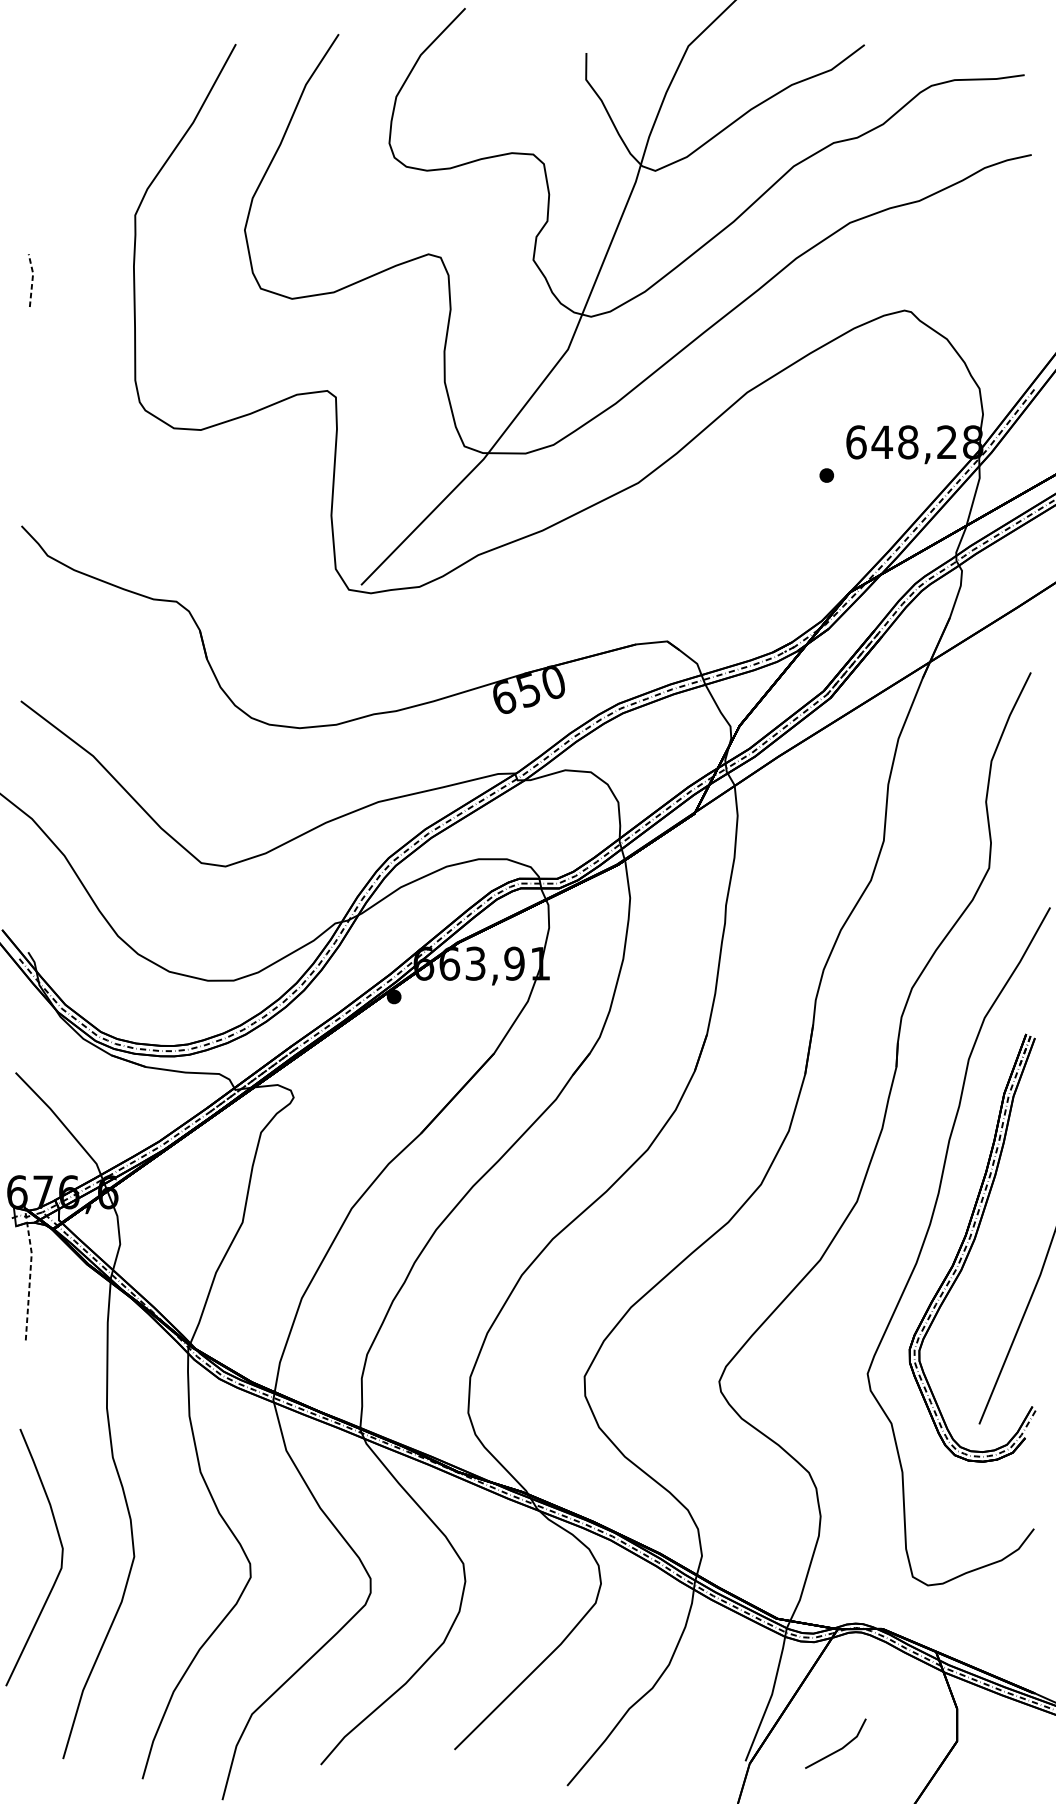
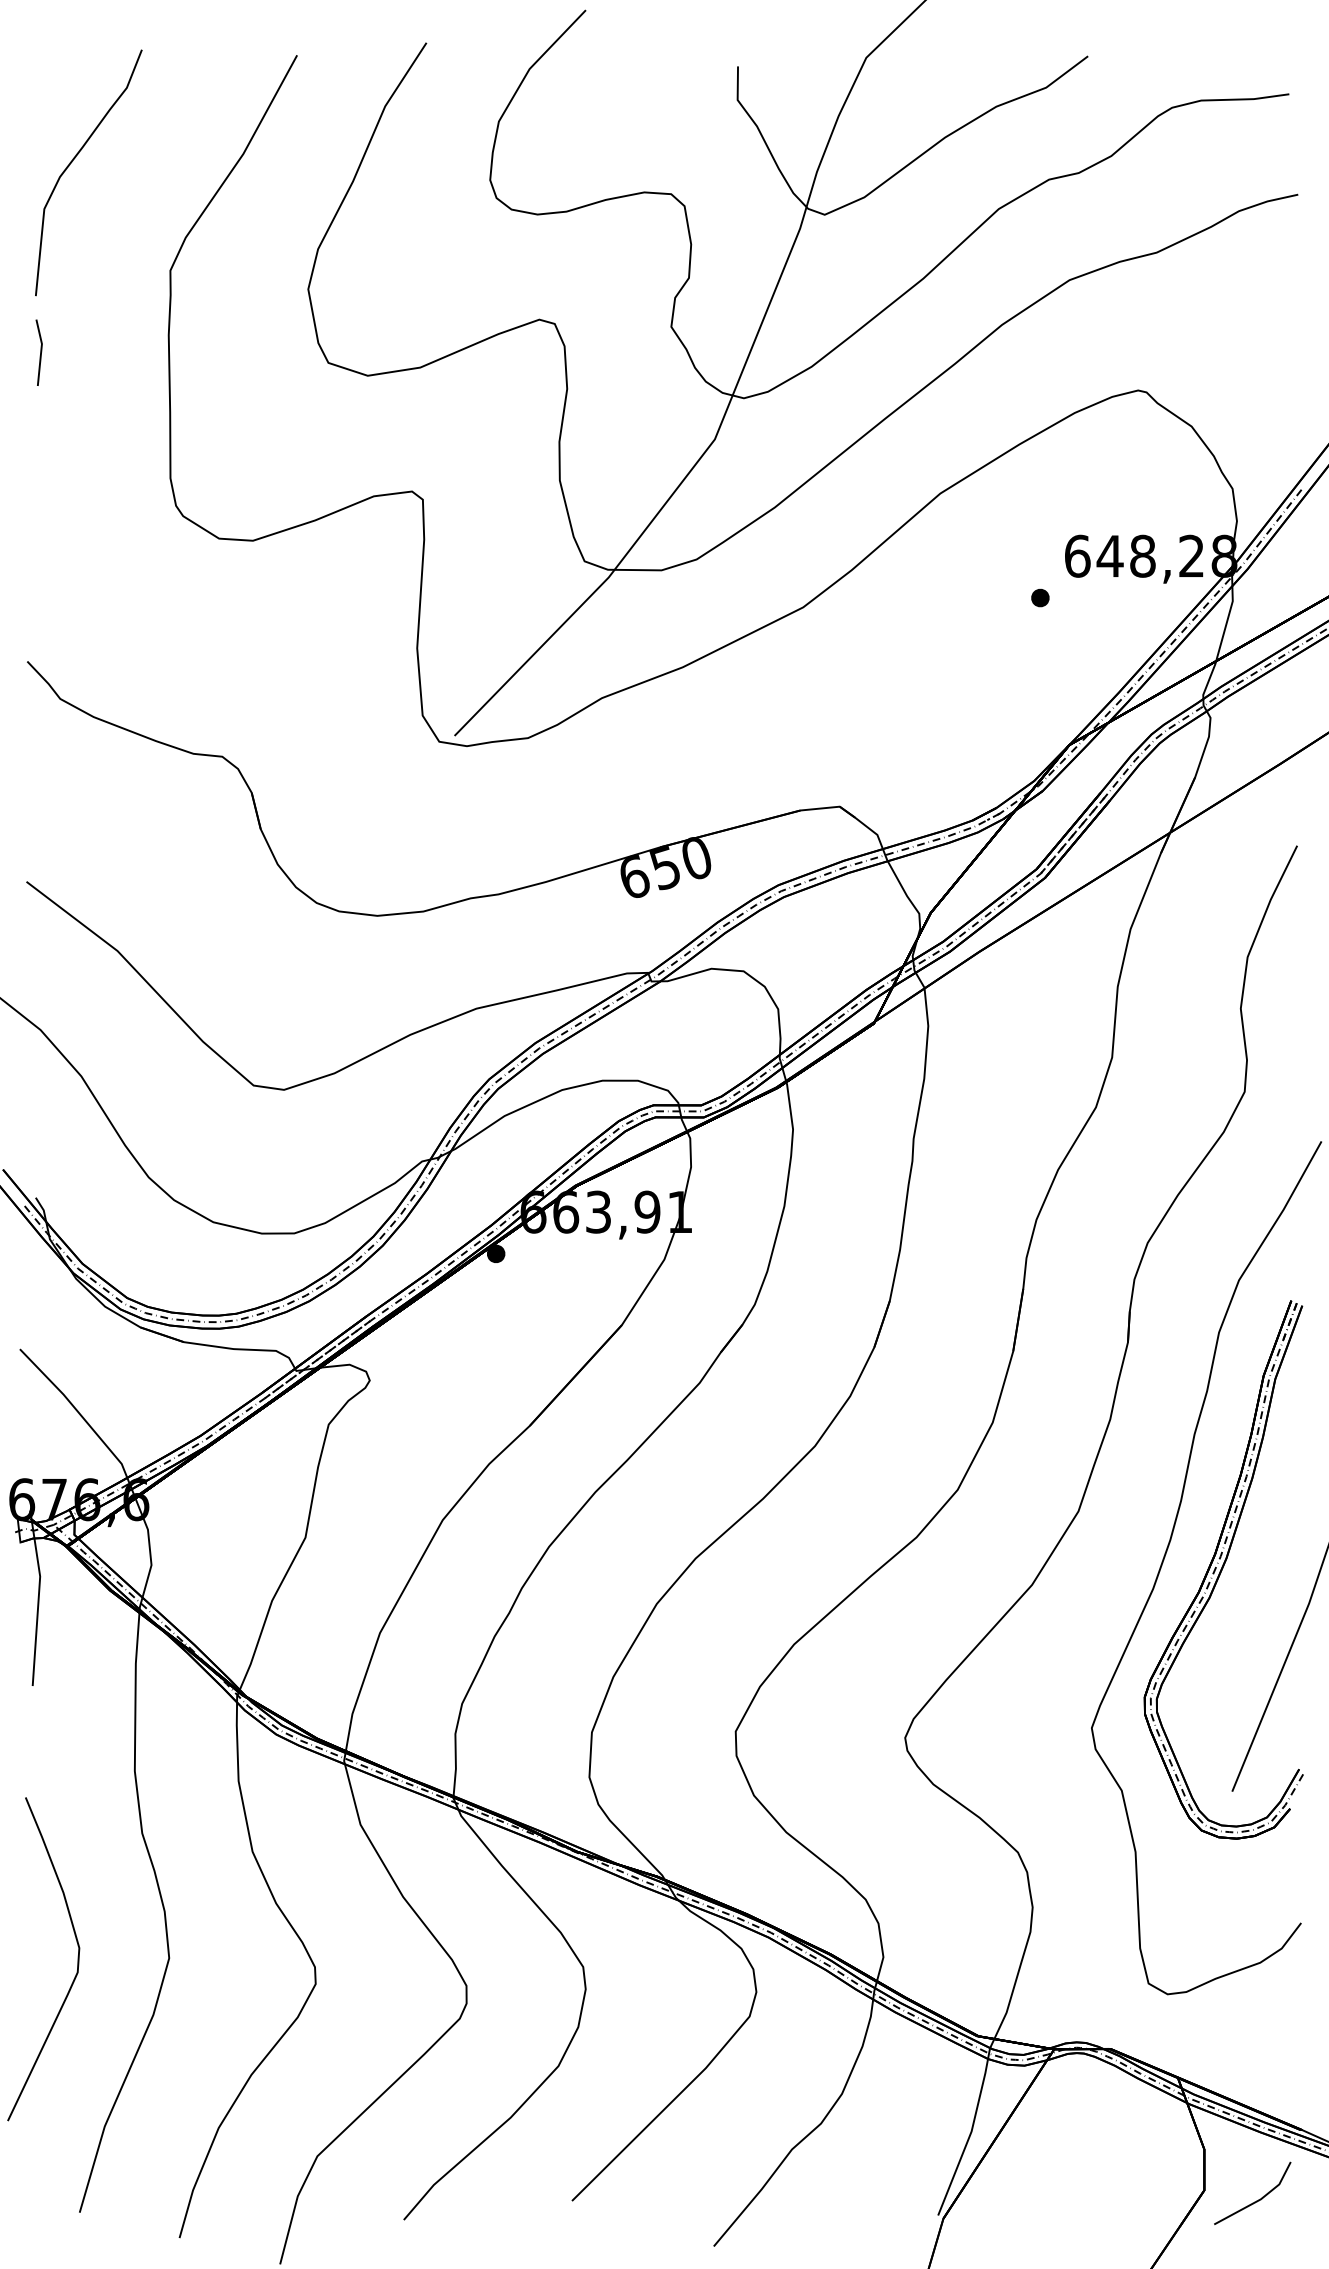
curve: (57, 129) -> (72, 162), added
line: (32, 279) -> (41, 351), dashed -> solid
line: (30, 1270) -> (38, 1597), dashed -> solid
line: (838, 1749) -> (1256, 2200), moved

